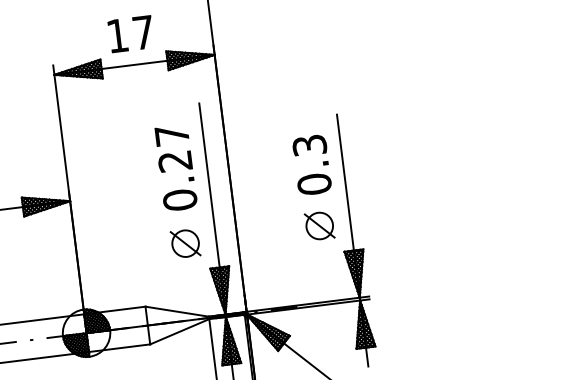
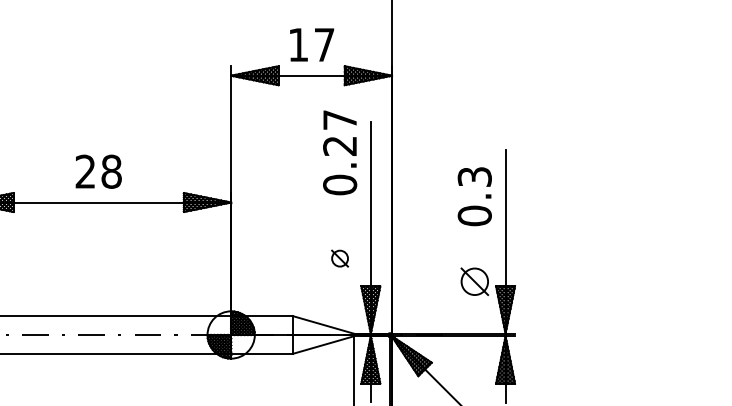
text: (176, 167) -> (340, 152), moved
part: (319, 225) -> (474, 281), moved
part: (184, 243) -> (339, 258), size x0.6

